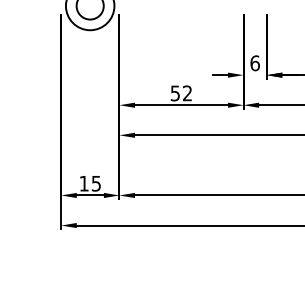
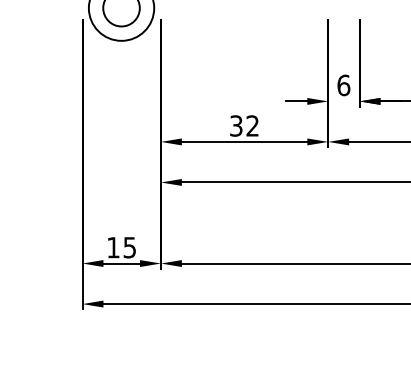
text: (175, 92) -> (236, 124), 52 -> 32

